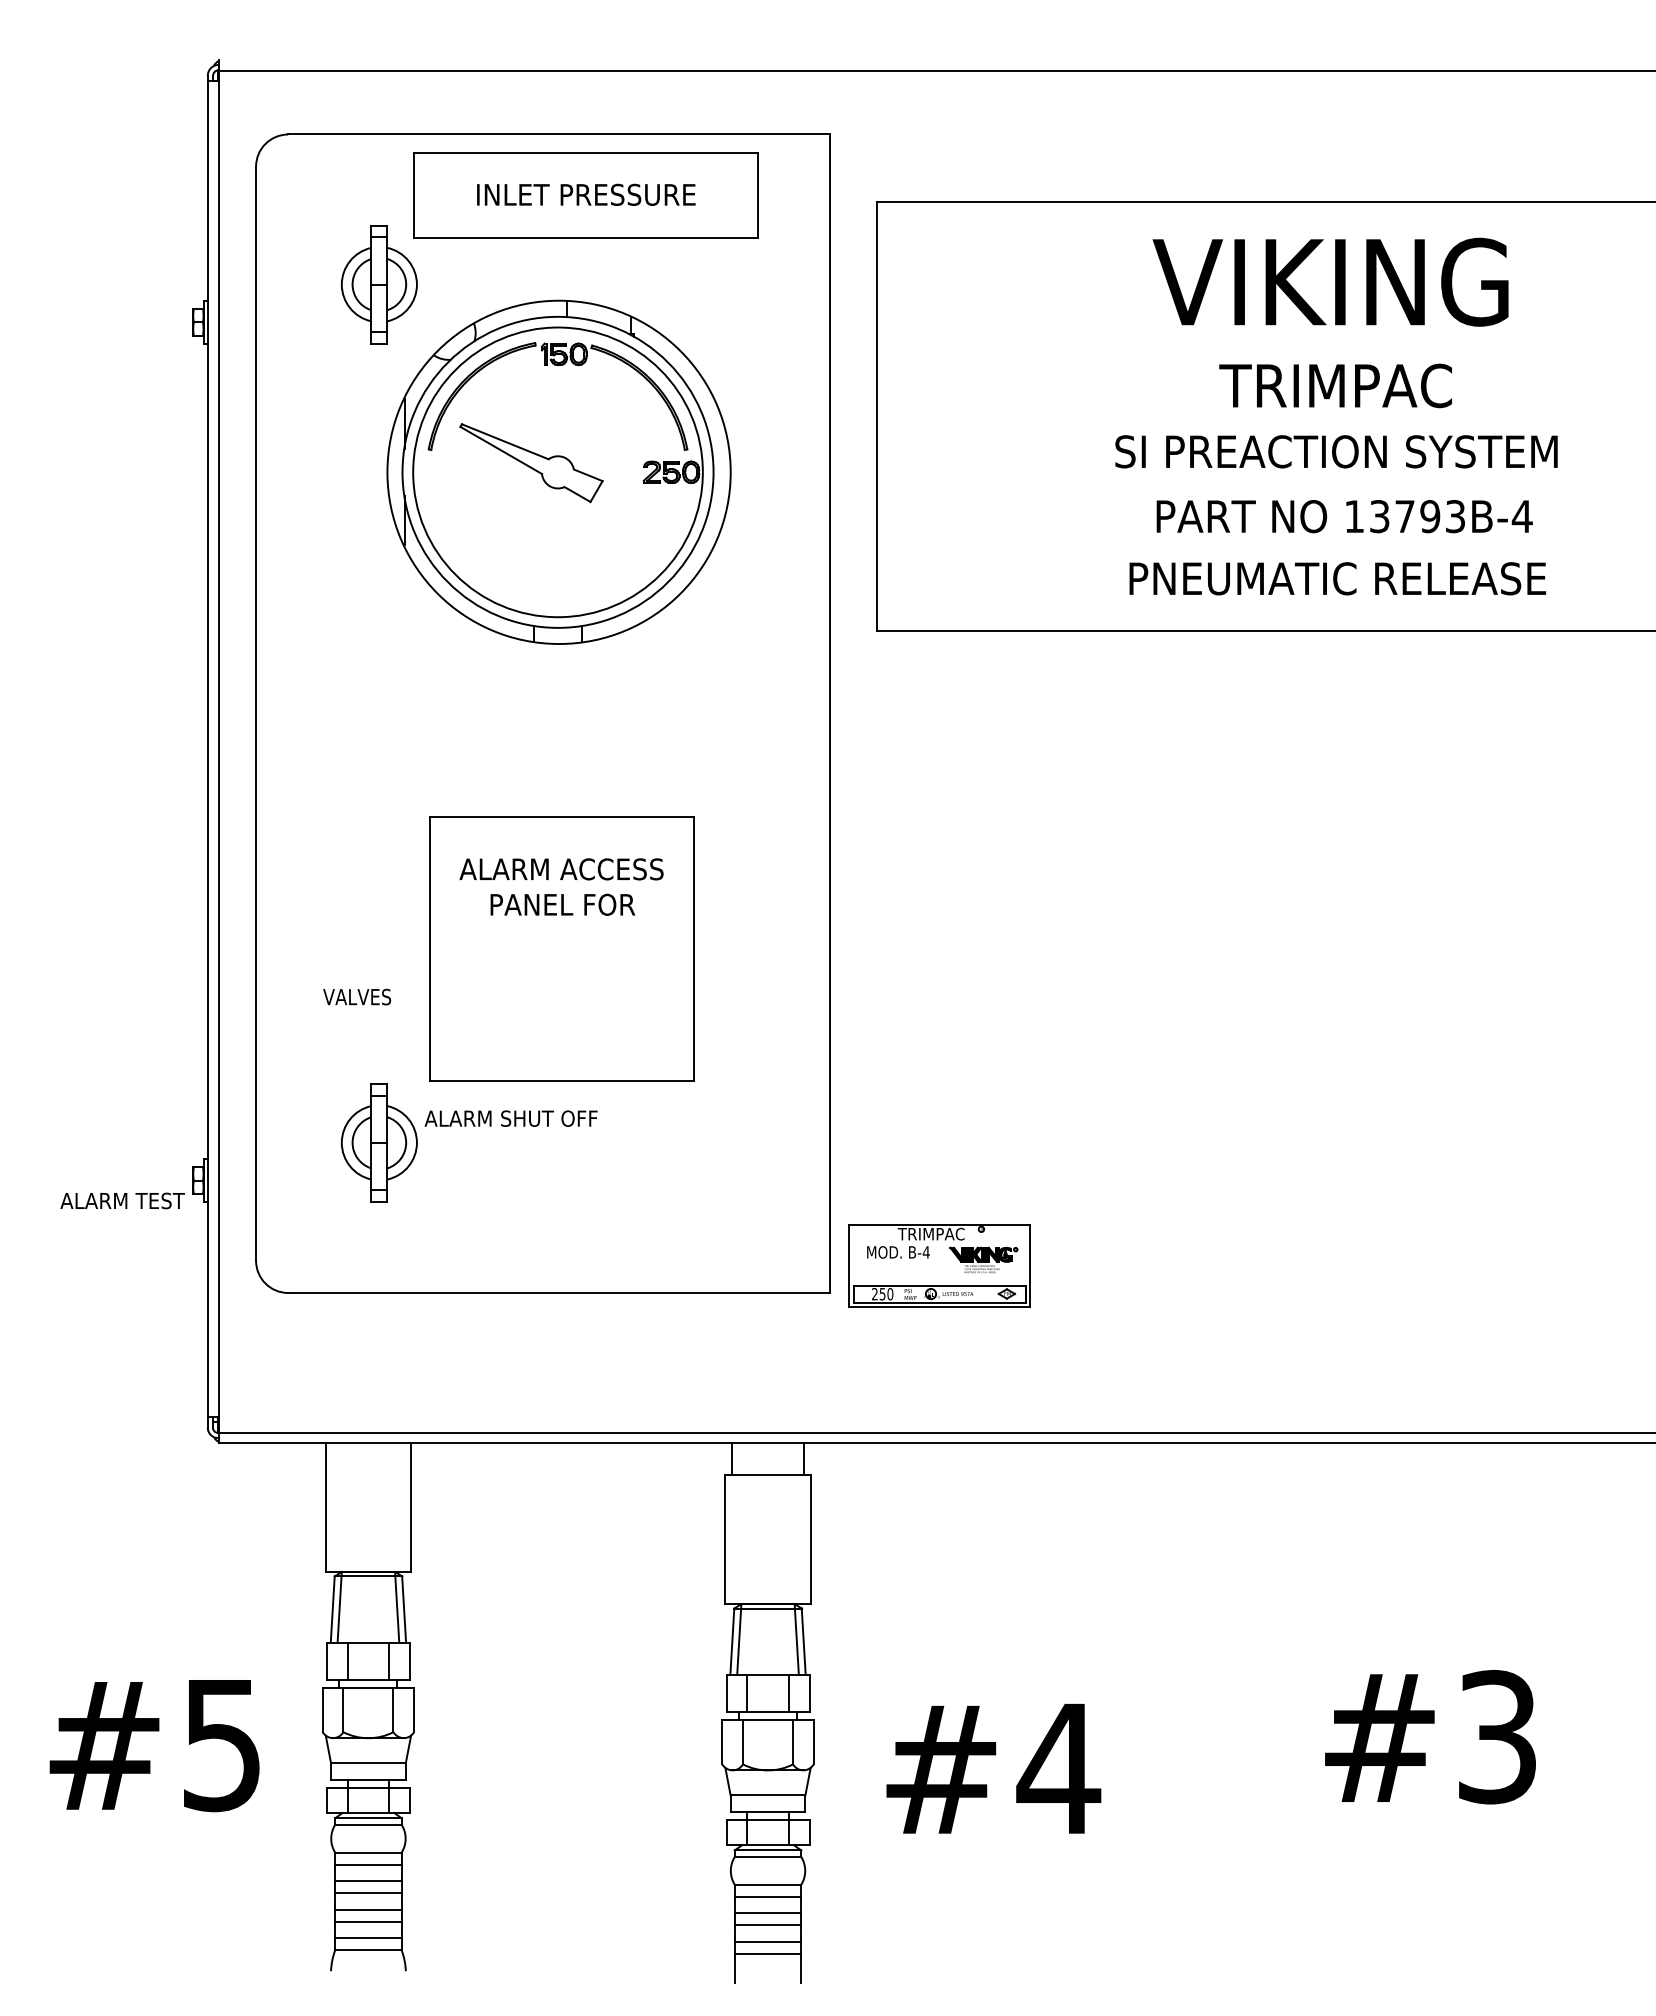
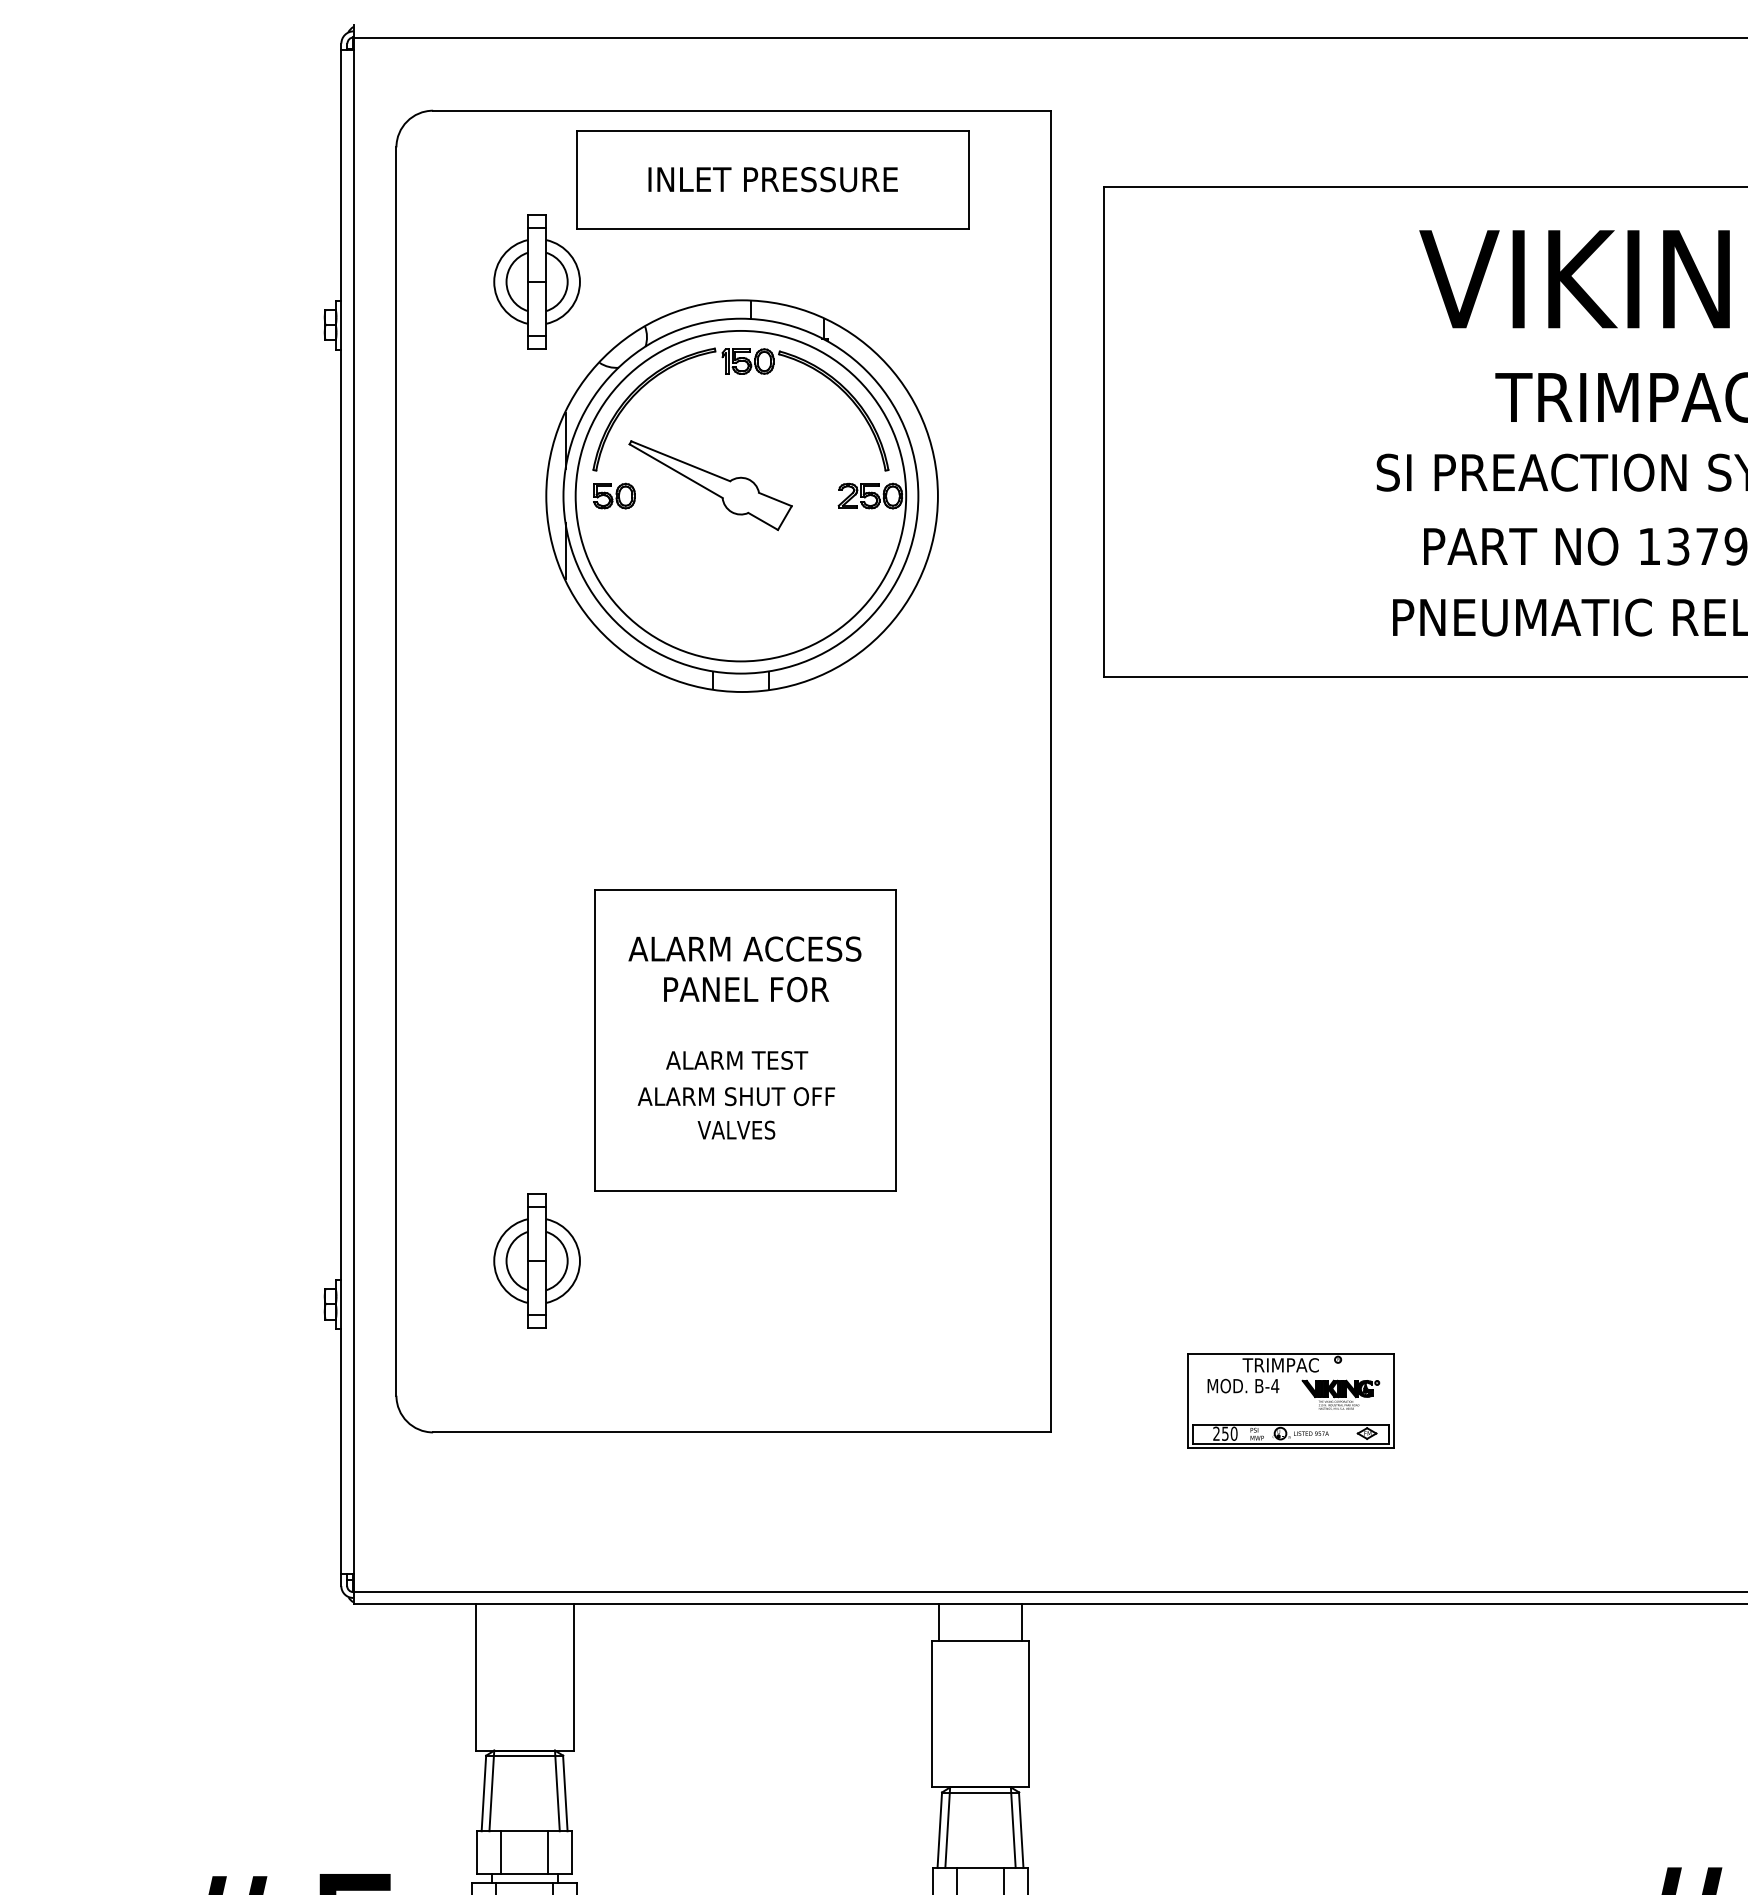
part: (447, 471) -> (614, 495), added
text: (357, 996) -> (736, 1129), moved
text: (510, 1118) -> (735, 1096), moved
text: (122, 1200) -> (736, 1059), moved
part: (939, 1265) -> (1290, 1401), moved

